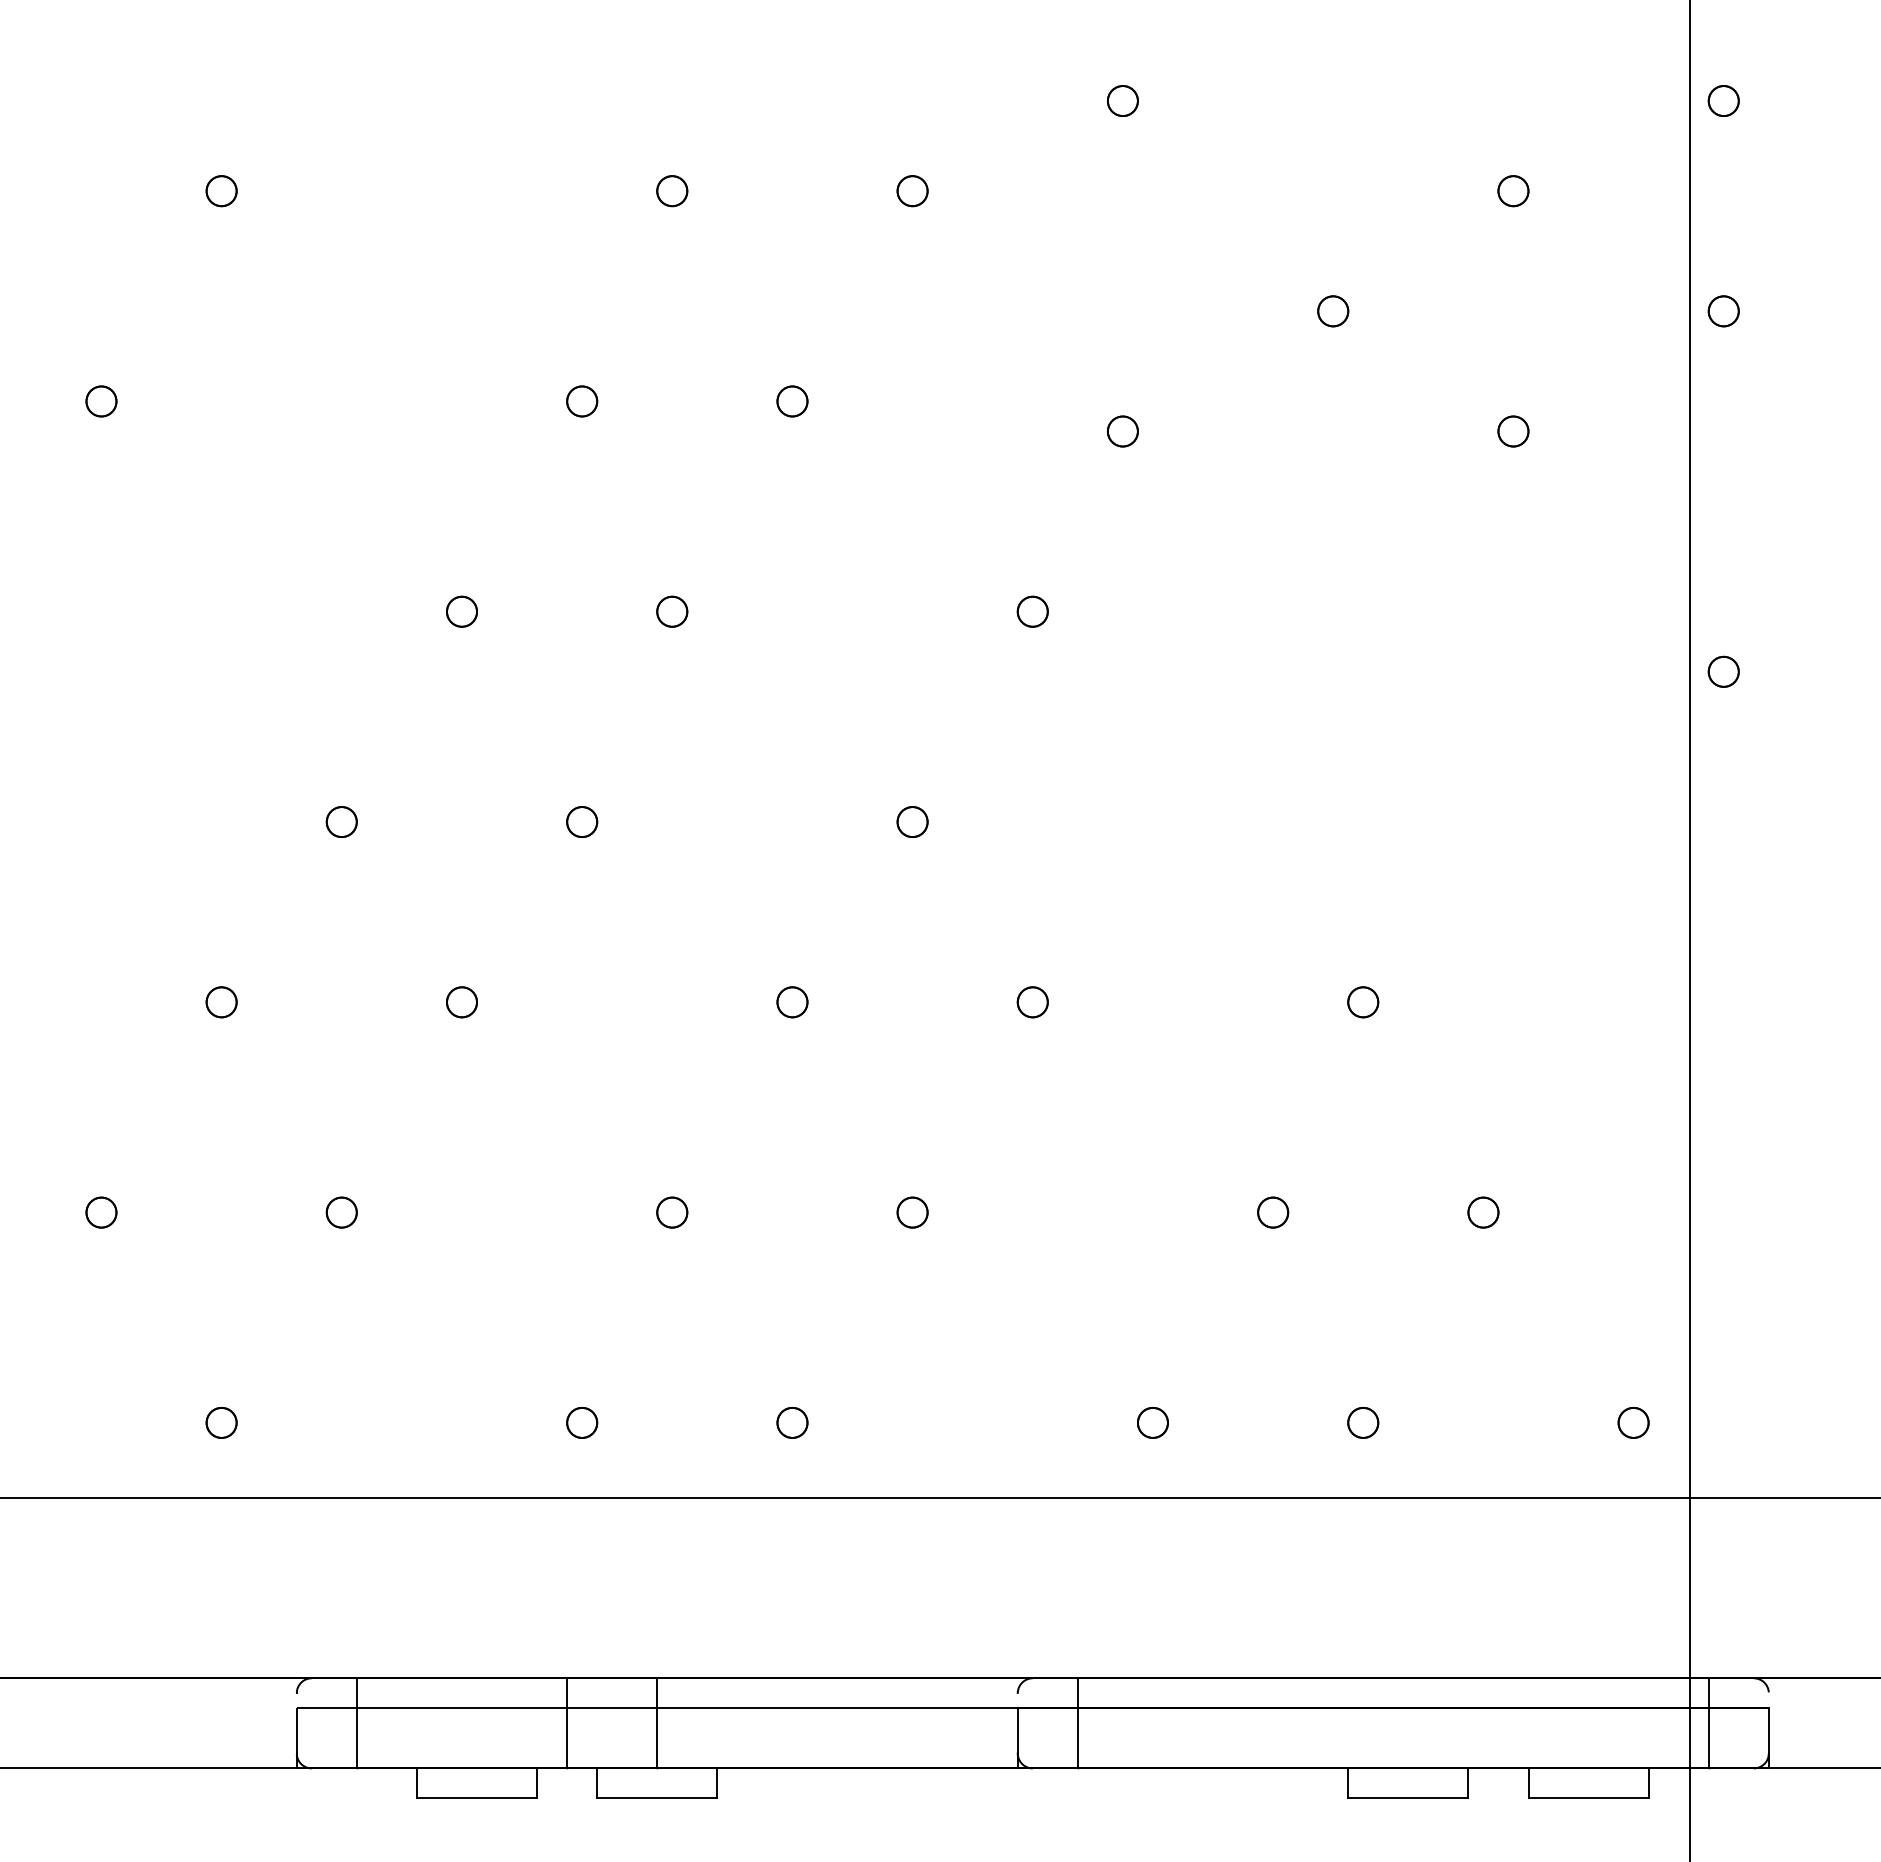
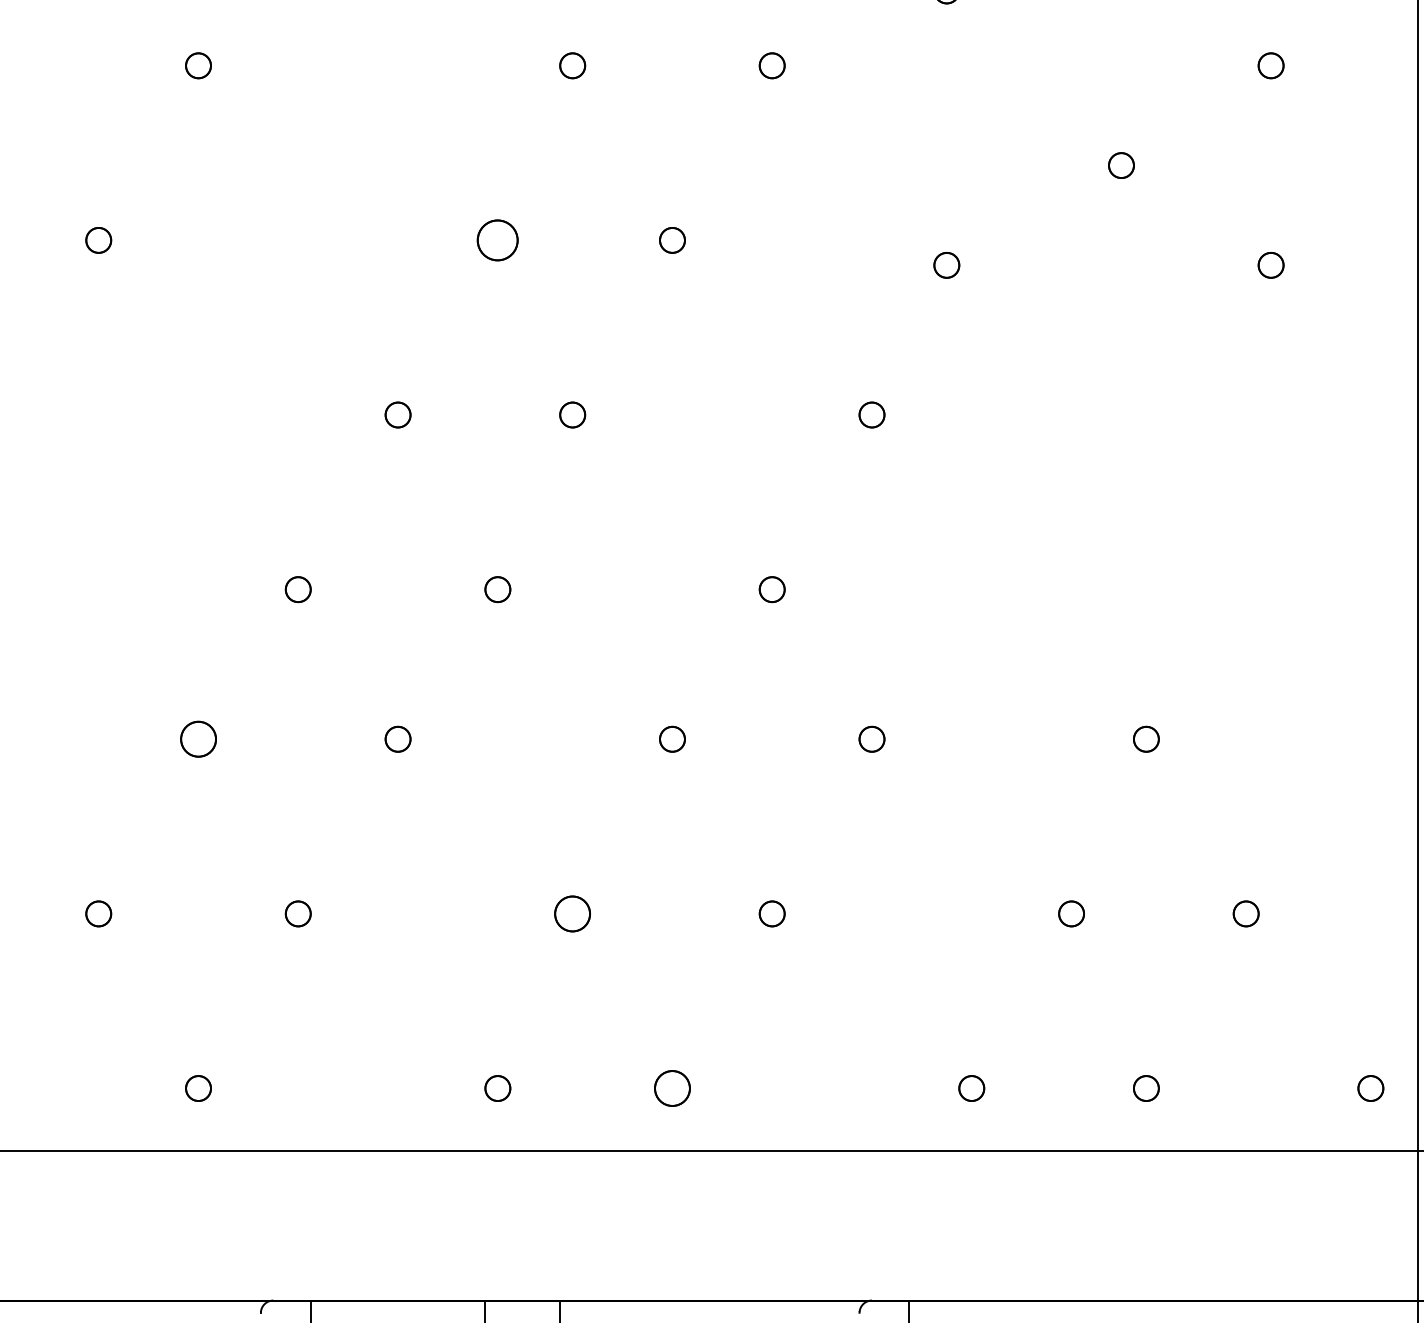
part: (582, 401) -> (498, 240), size x1.6
part: (221, 1002) -> (198, 739), size x1.4
part: (672, 1212) -> (572, 913), size x1.4
part: (792, 1422) -> (672, 1088), size x1.4

